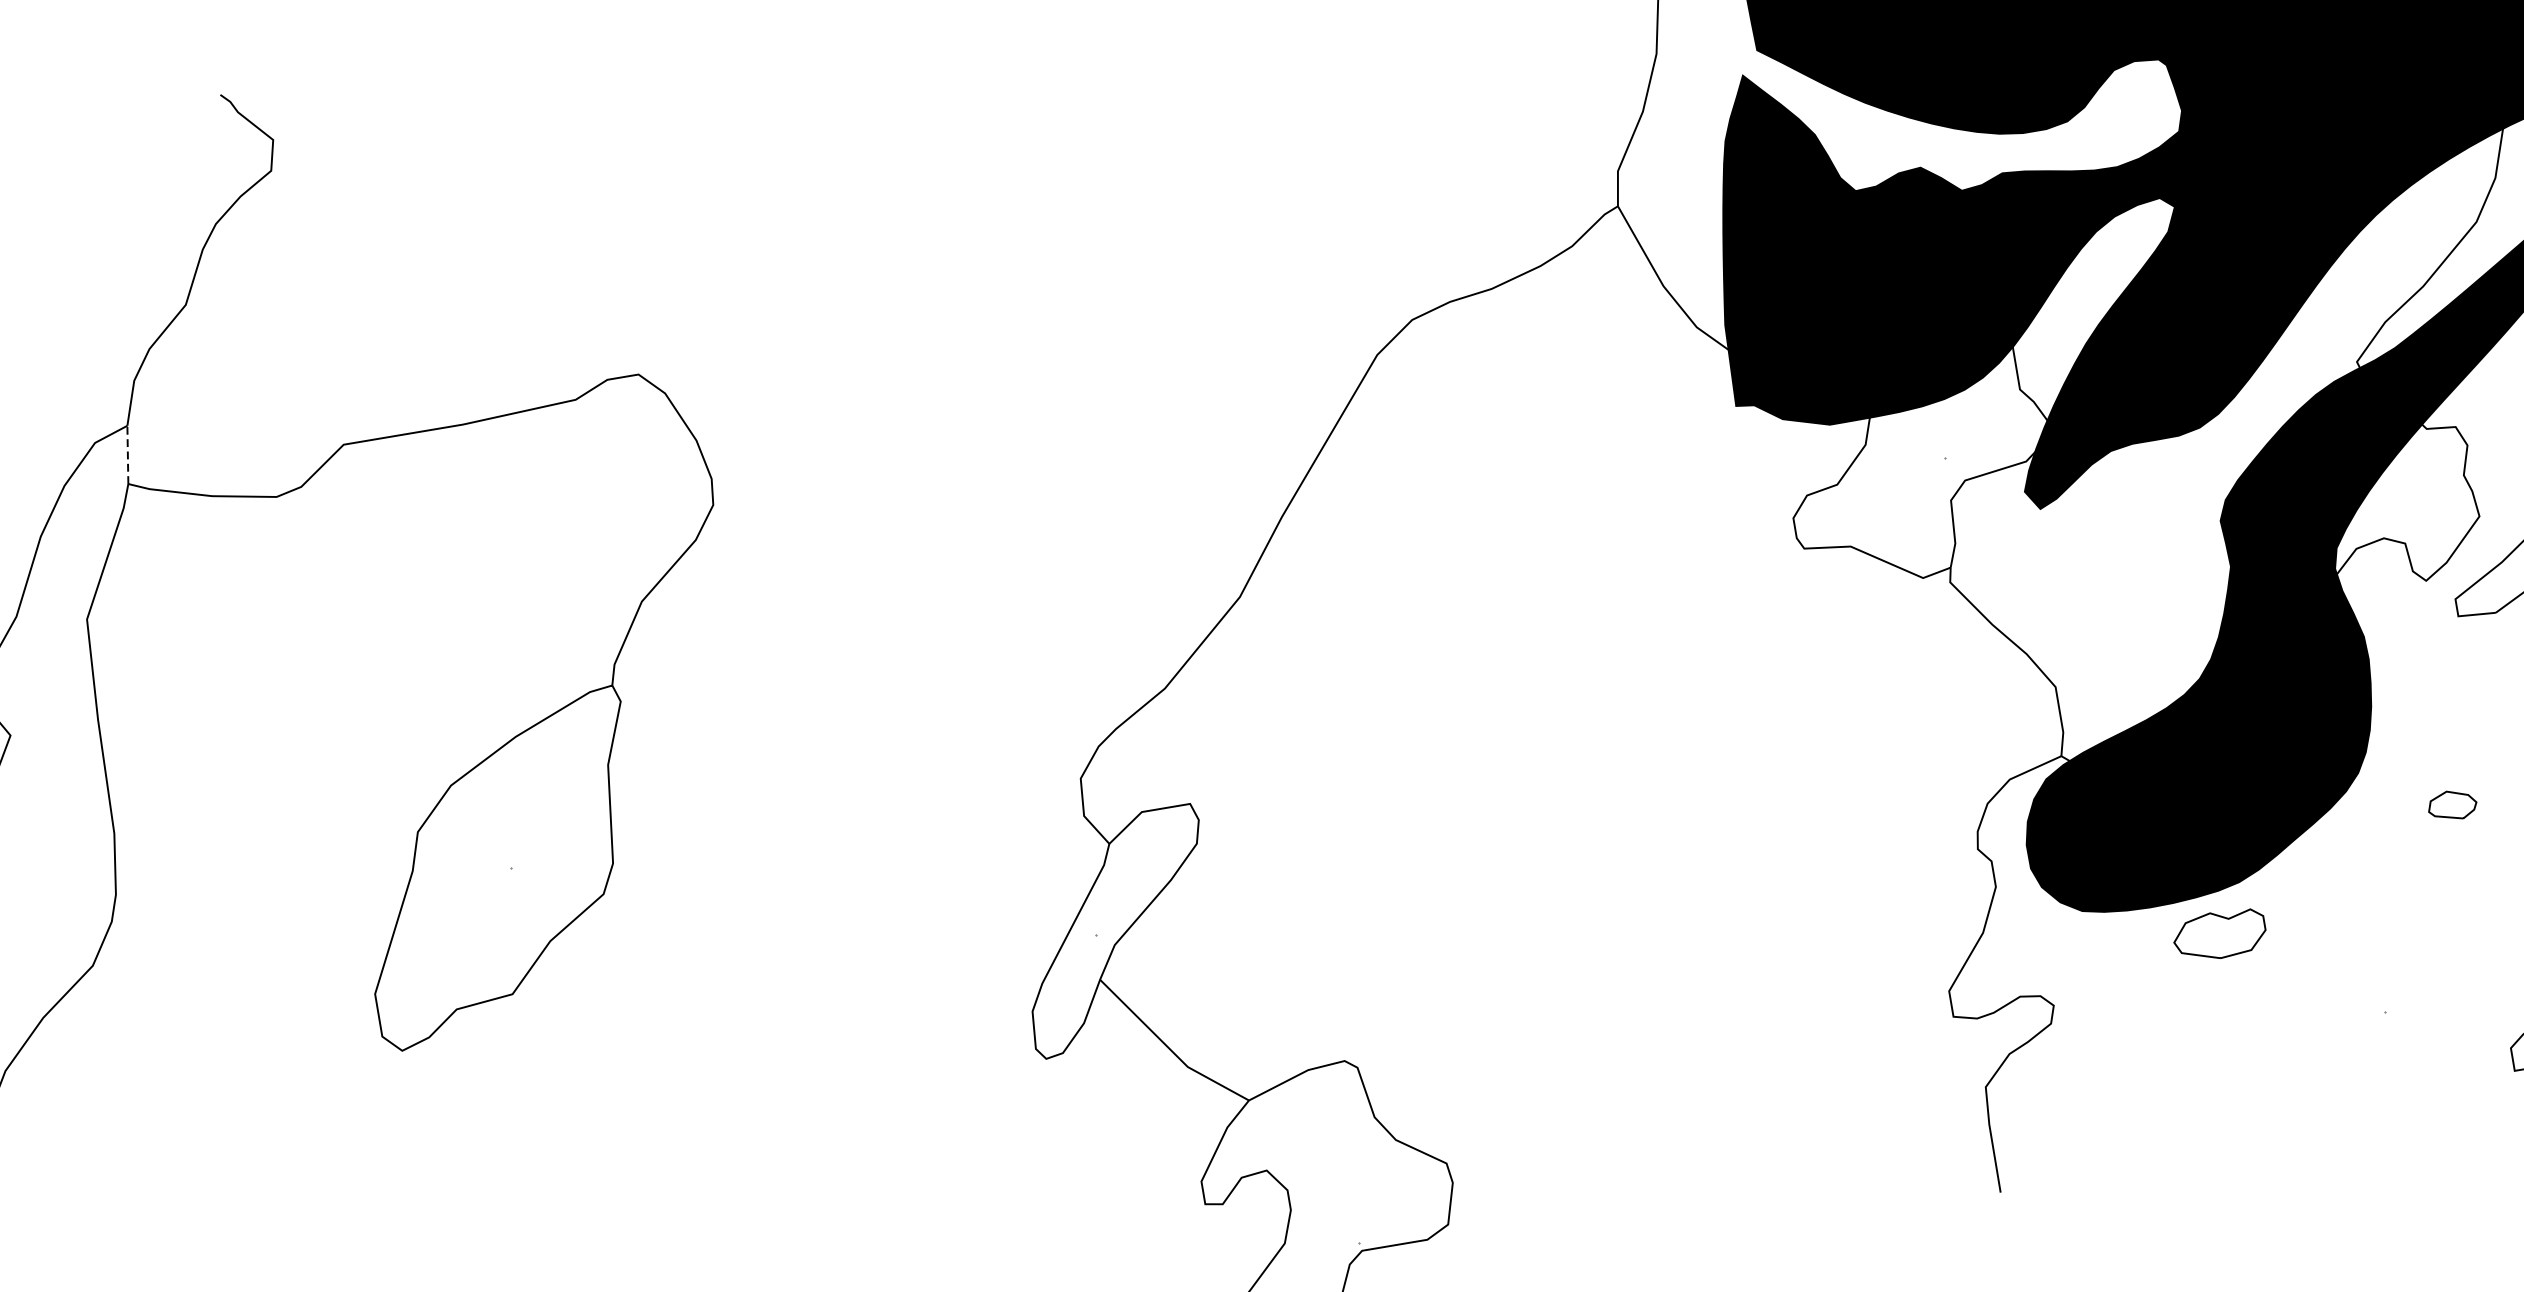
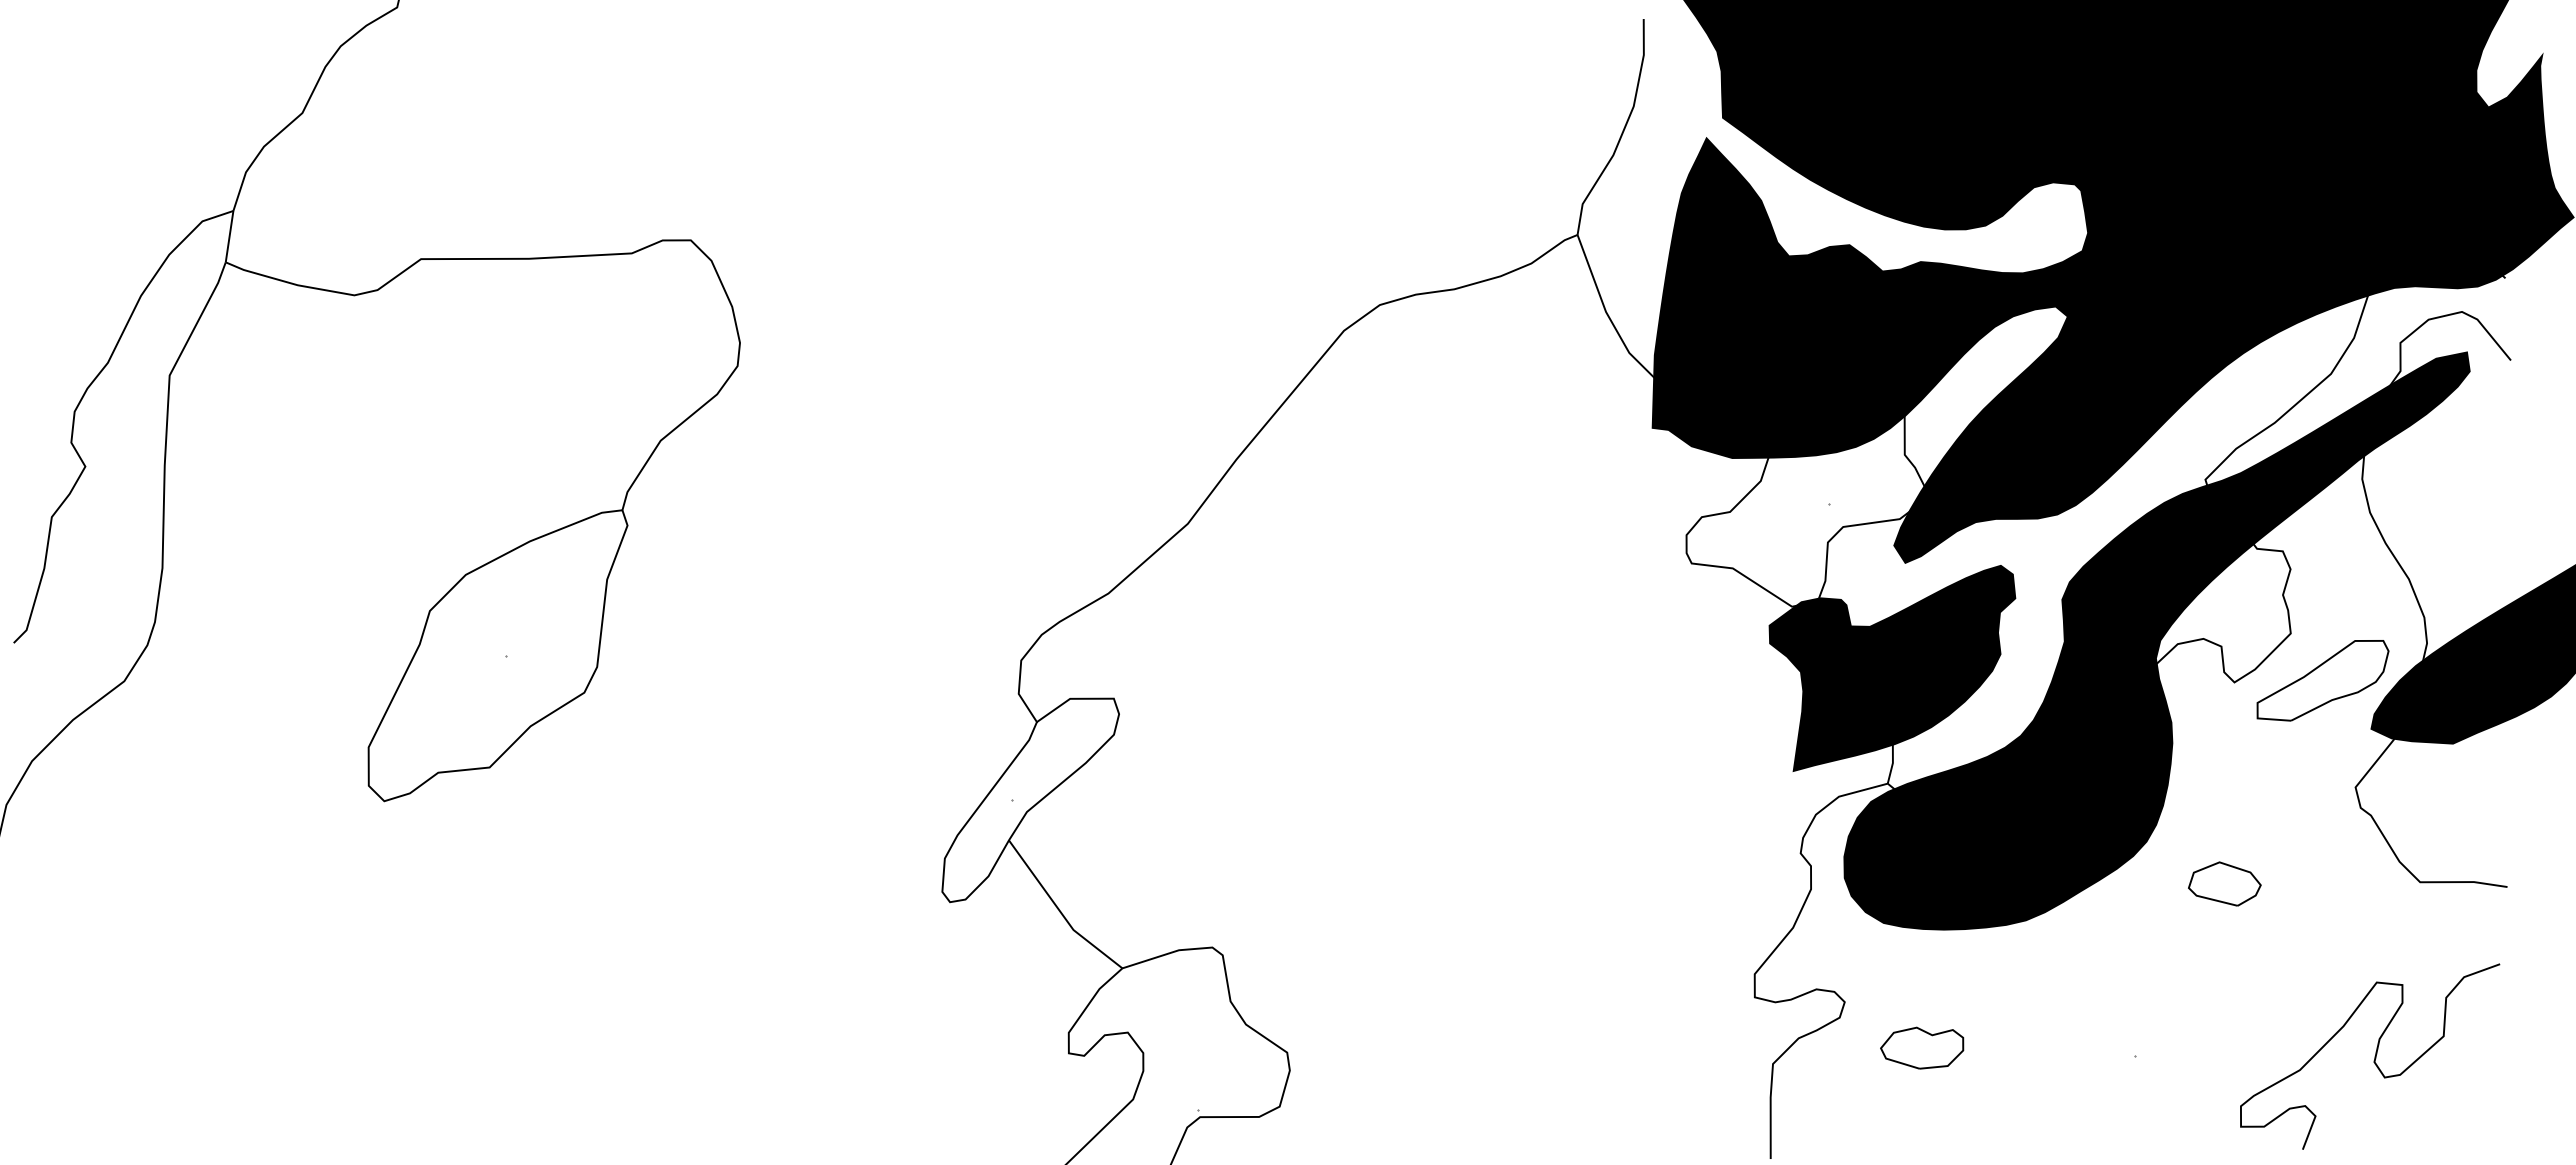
line: (127, 454) -> (229, 236), dashed -> solid
fill: (2045, 627) -> (1892, 668), added
part: (2451, 804) -> (2224, 883), size x1.67
part: (2220, 934) -> (1922, 1047), moved

